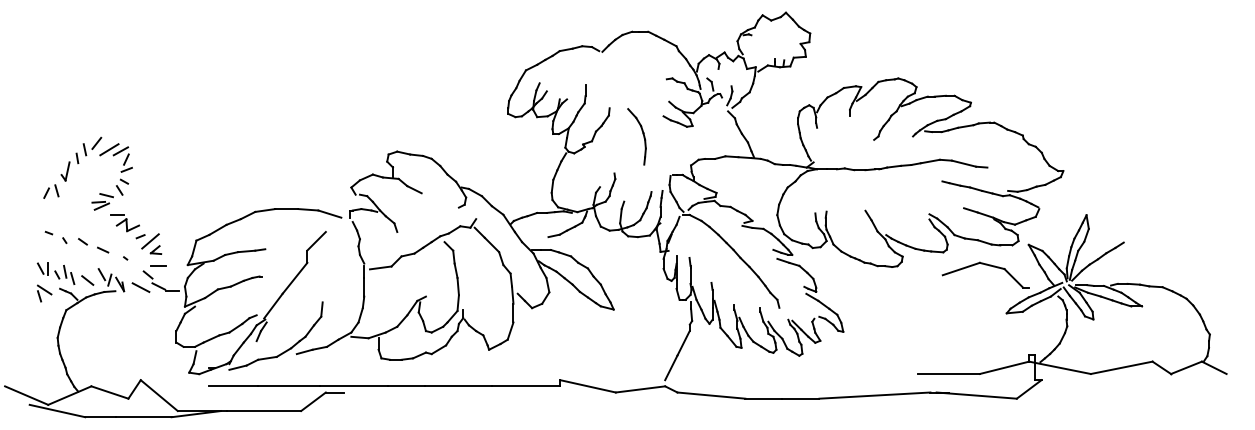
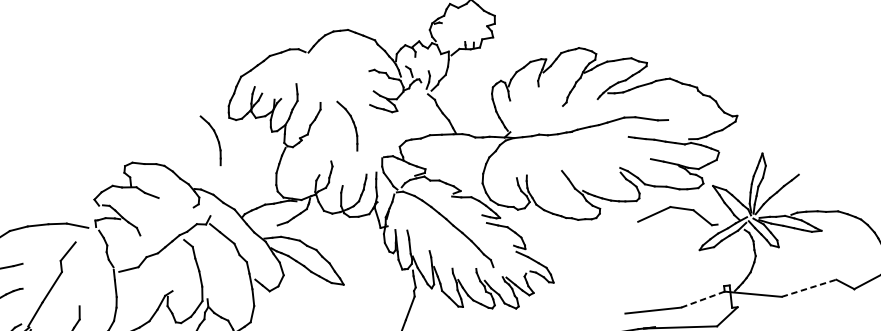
part: (491, 134) -> (216, 138), added
line: (1004, 367) -> (702, 299), solid -> dashed
line: (1122, 367) -> (809, 287), solid -> dashed

